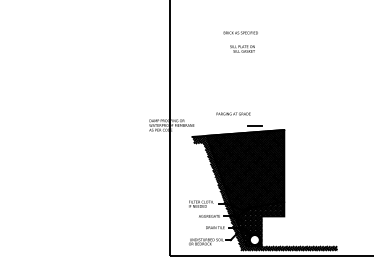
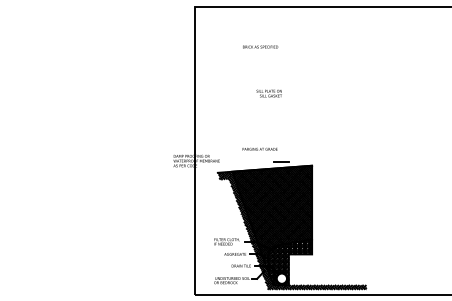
text: (240, 32) -> (260, 46), moved
text: (241, 48) -> (268, 93), moved

